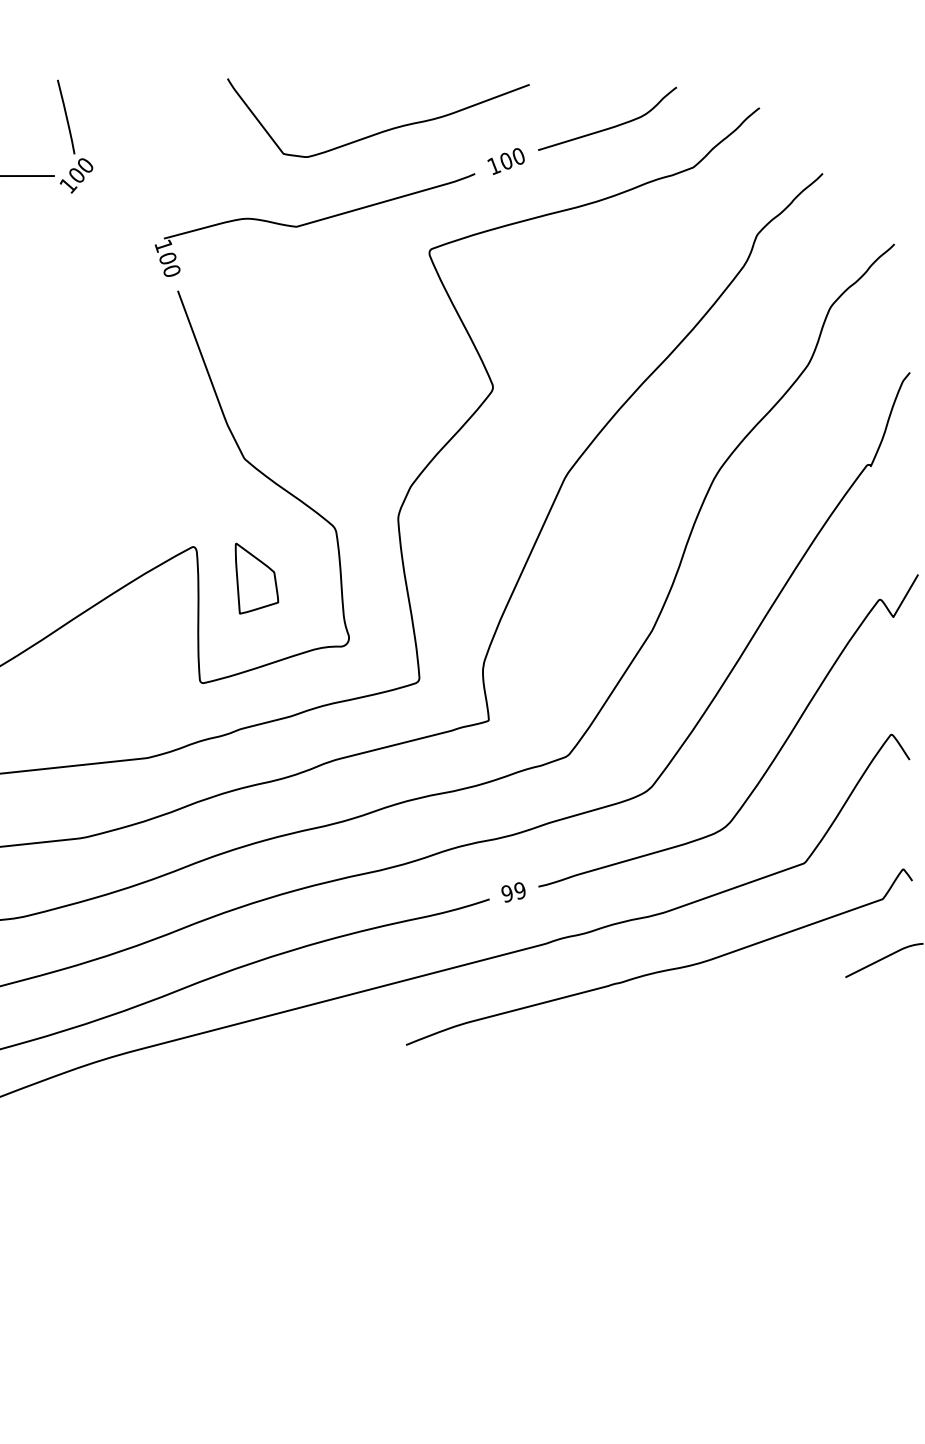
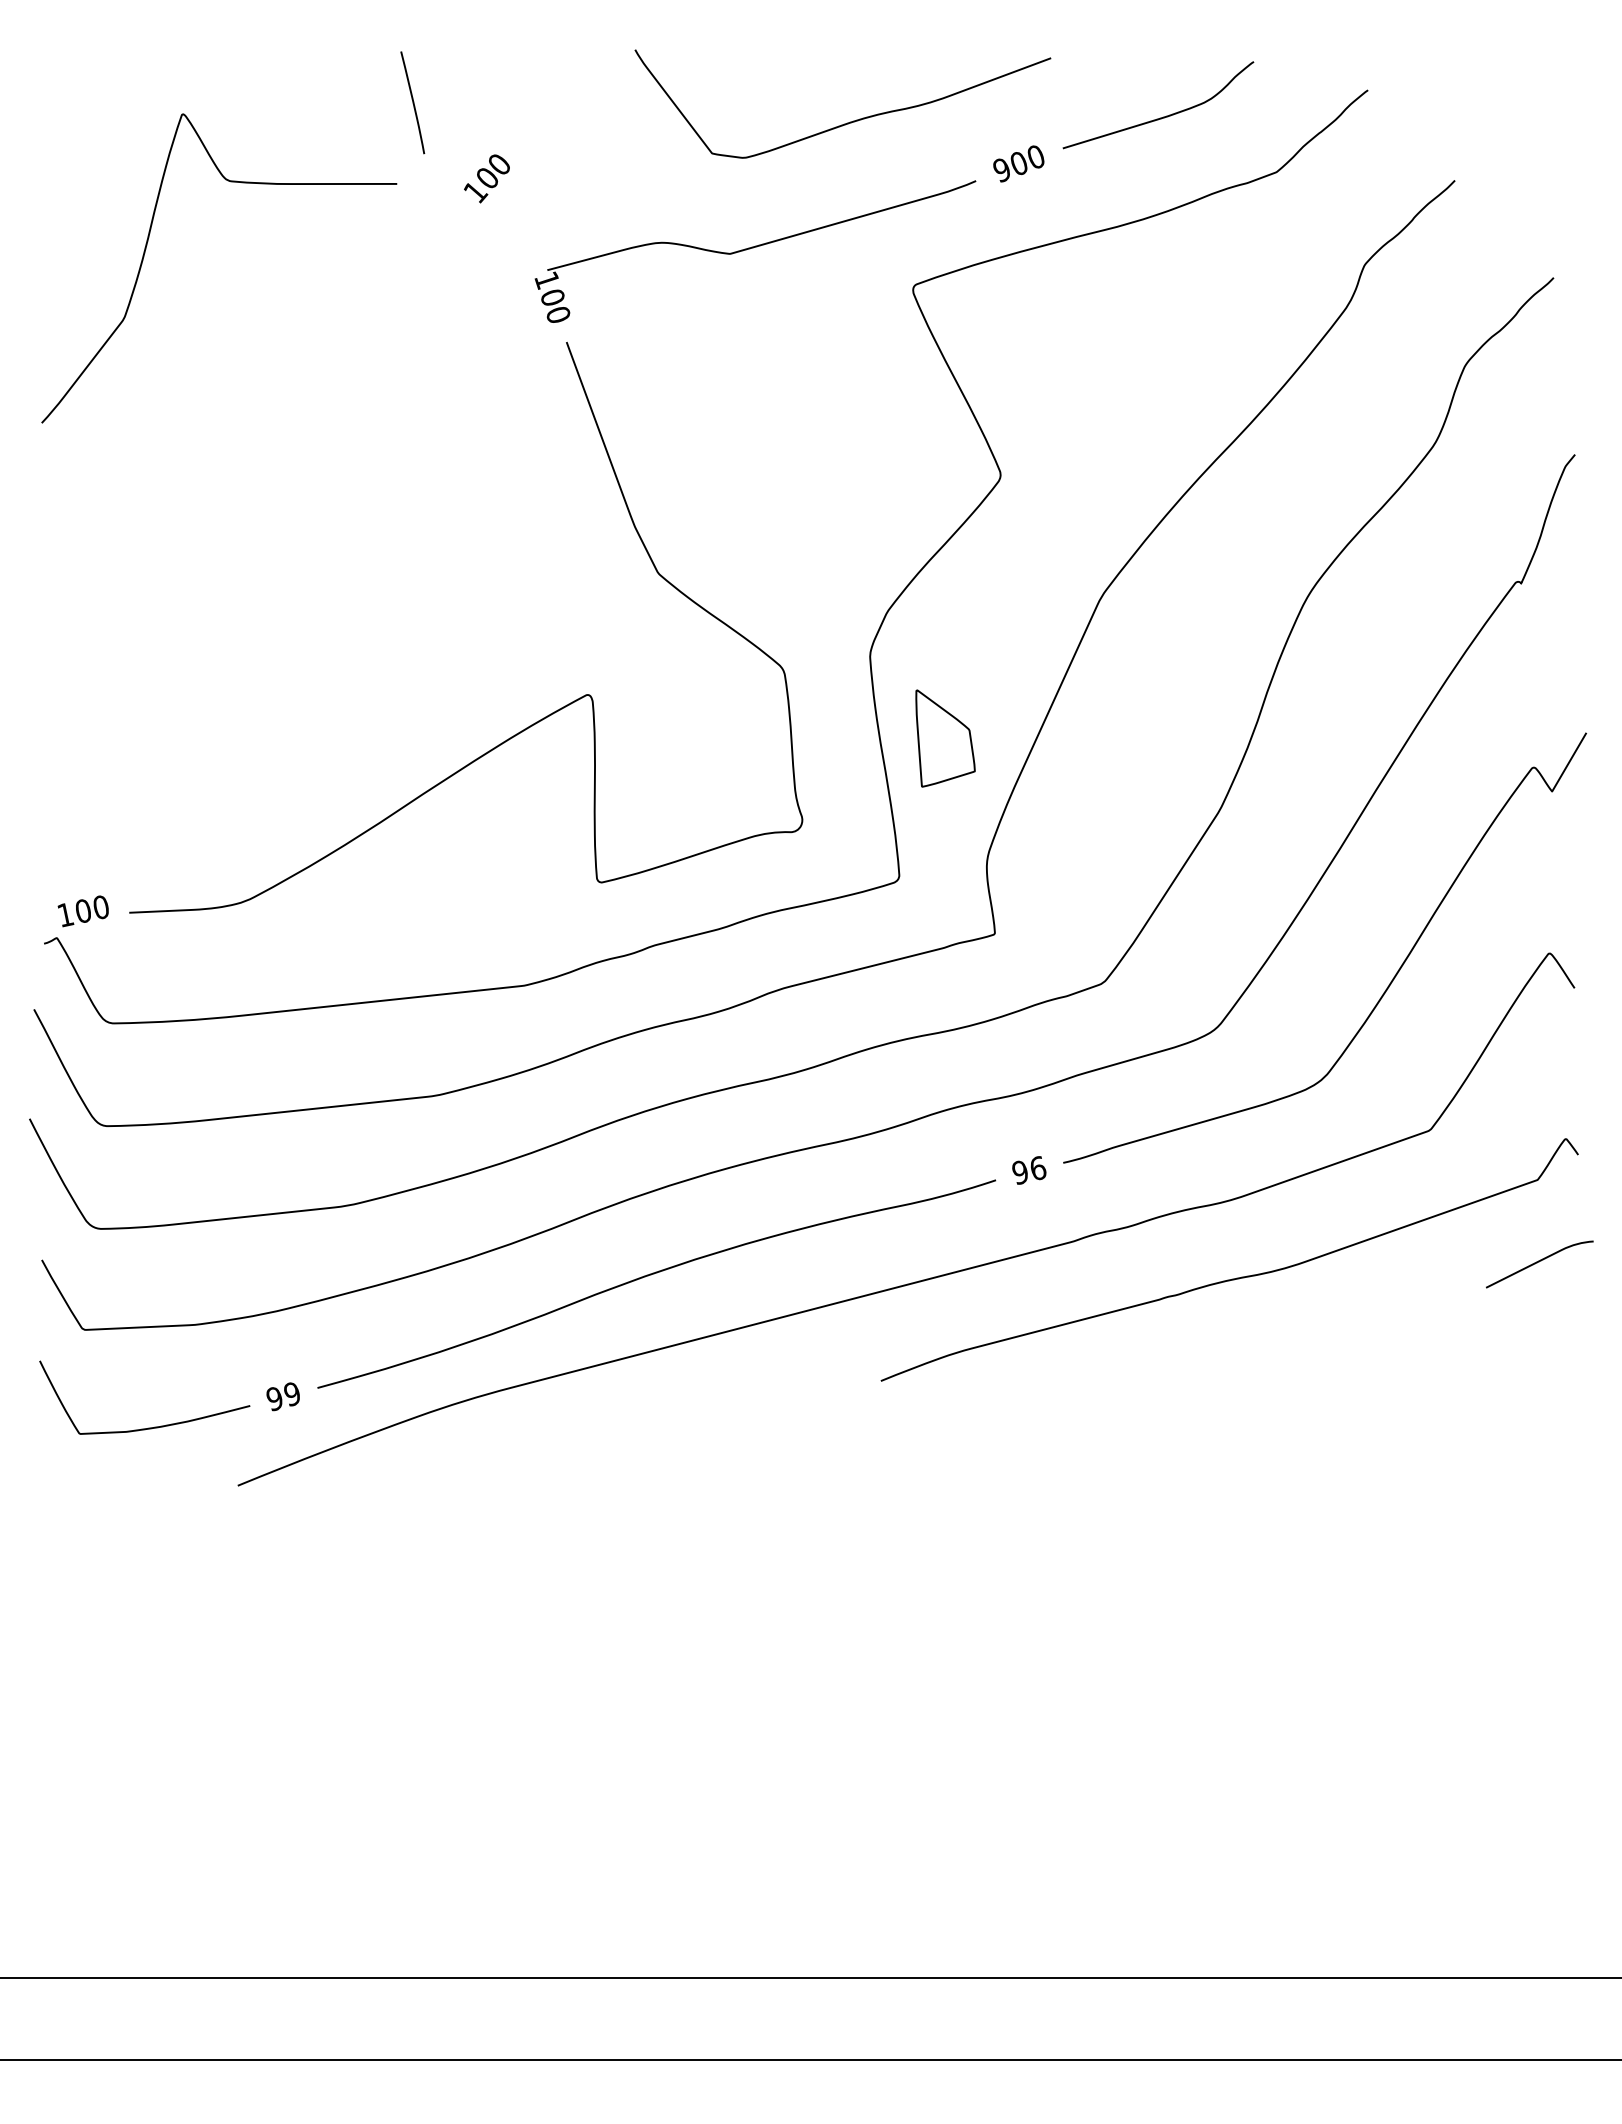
text: (494, 166) -> (1002, 170), 100 -> 900
text: (76, 175) -> (486, 178), moved
part: (256, 578) -> (945, 738), moved
text: (520, 890) -> (1038, 1168), 99 -> 96

